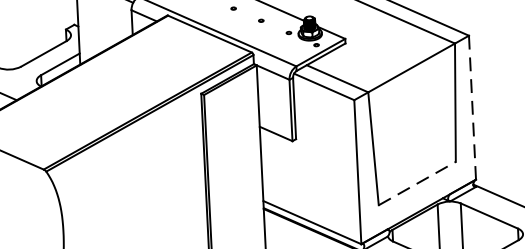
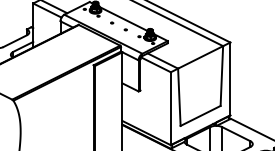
line: (472, 108) -> (230, 79), dashed -> solid
line: (419, 182) -> (201, 115), dashed -> solid

